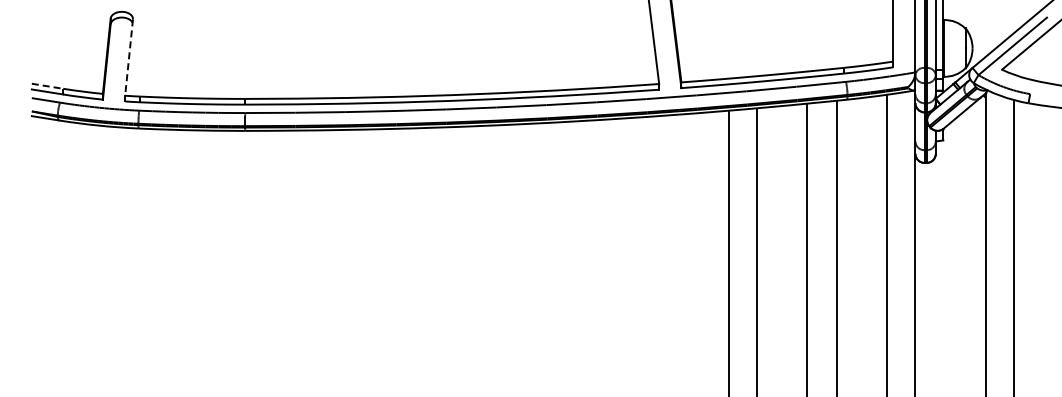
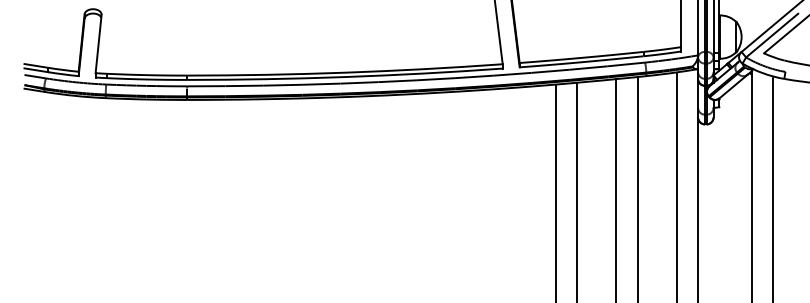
line: (129, 58) -> (98, 44), dashed -> solid
line: (47, 86) -> (36, 66), dashed -> solid

